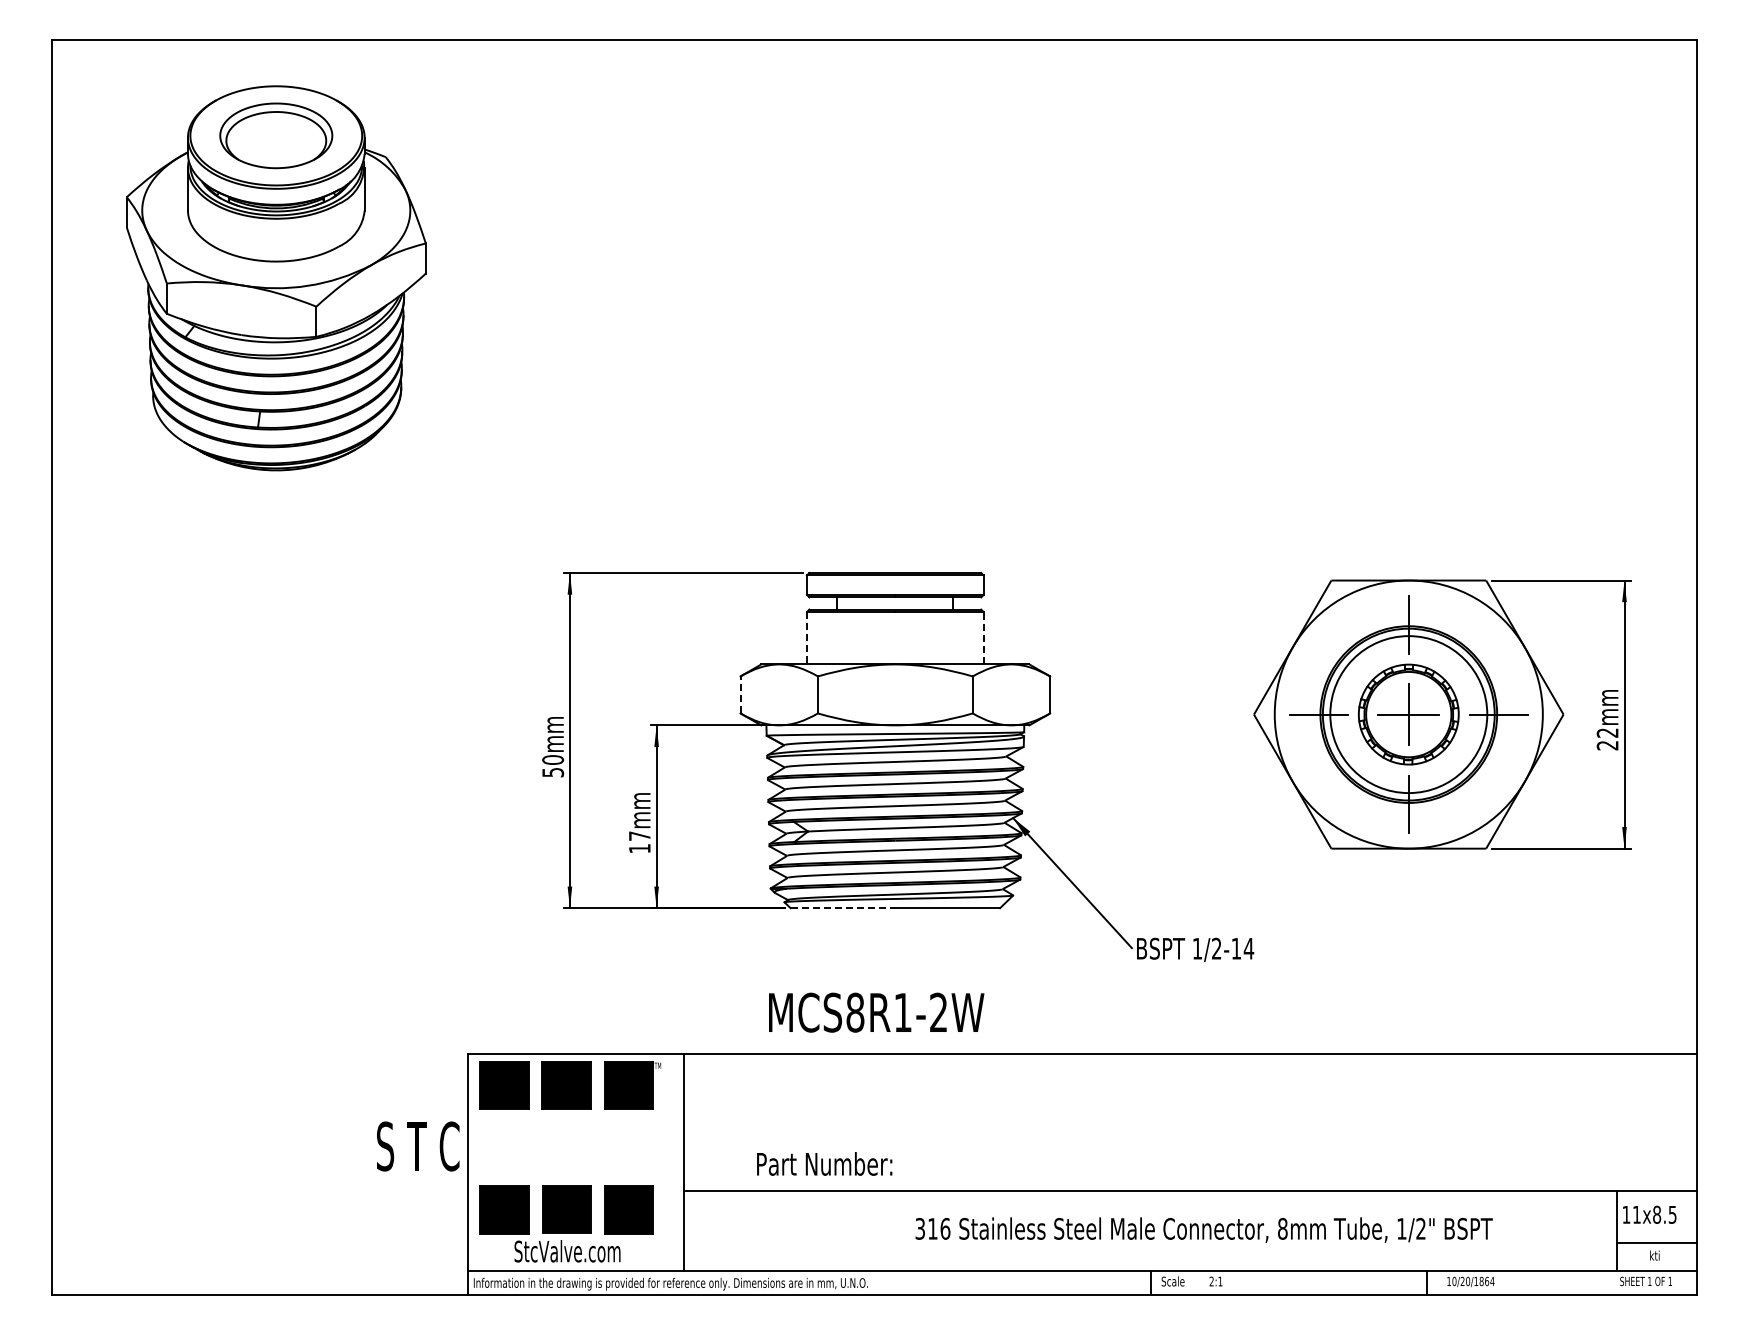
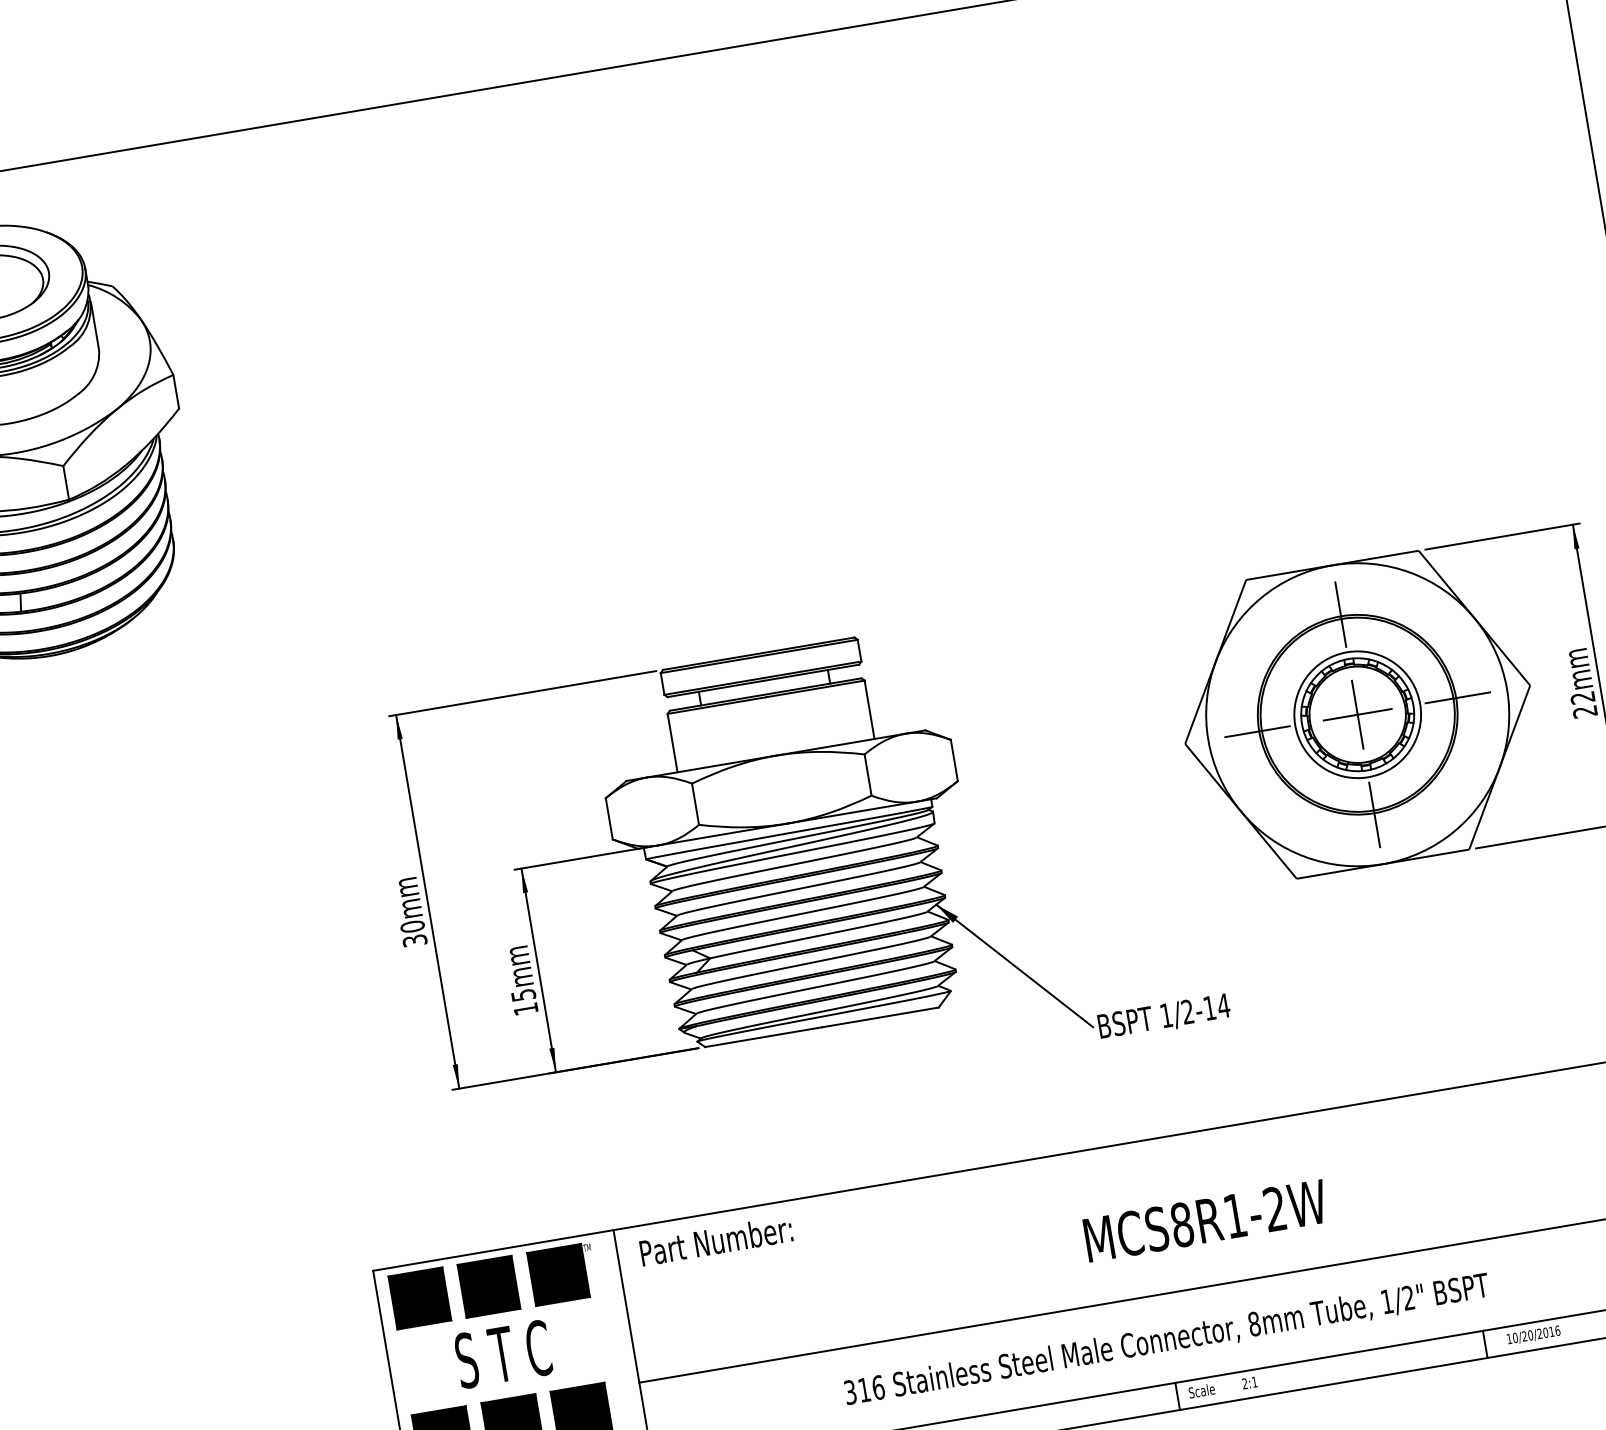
line: (983, 637) -> (869, 709), dashed -> solid
line: (806, 638) -> (672, 743), dashed -> solid
line: (740, 694) -> (609, 818), dashed -> solid
circle: (1408, 714) -> (1357, 714), size x0.71
text: (552, 772) -> (414, 940), 50mm -> 30mm
text: (639, 835) -> (523, 994), 17mm -> 15mm
line: (843, 908) -> (764, 1037), dashed -> solid
text: (876, 1012) -> (1205, 1220), moved
text: (418, 1146) -> (503, 1354), moved
text: (824, 1163) -> (716, 1240), moved
text: (1203, 1229) -> (1166, 1339), moved
text: (1484, 1281) -> (1548, 1332), 10/20/1864 -> 10/20/2016

